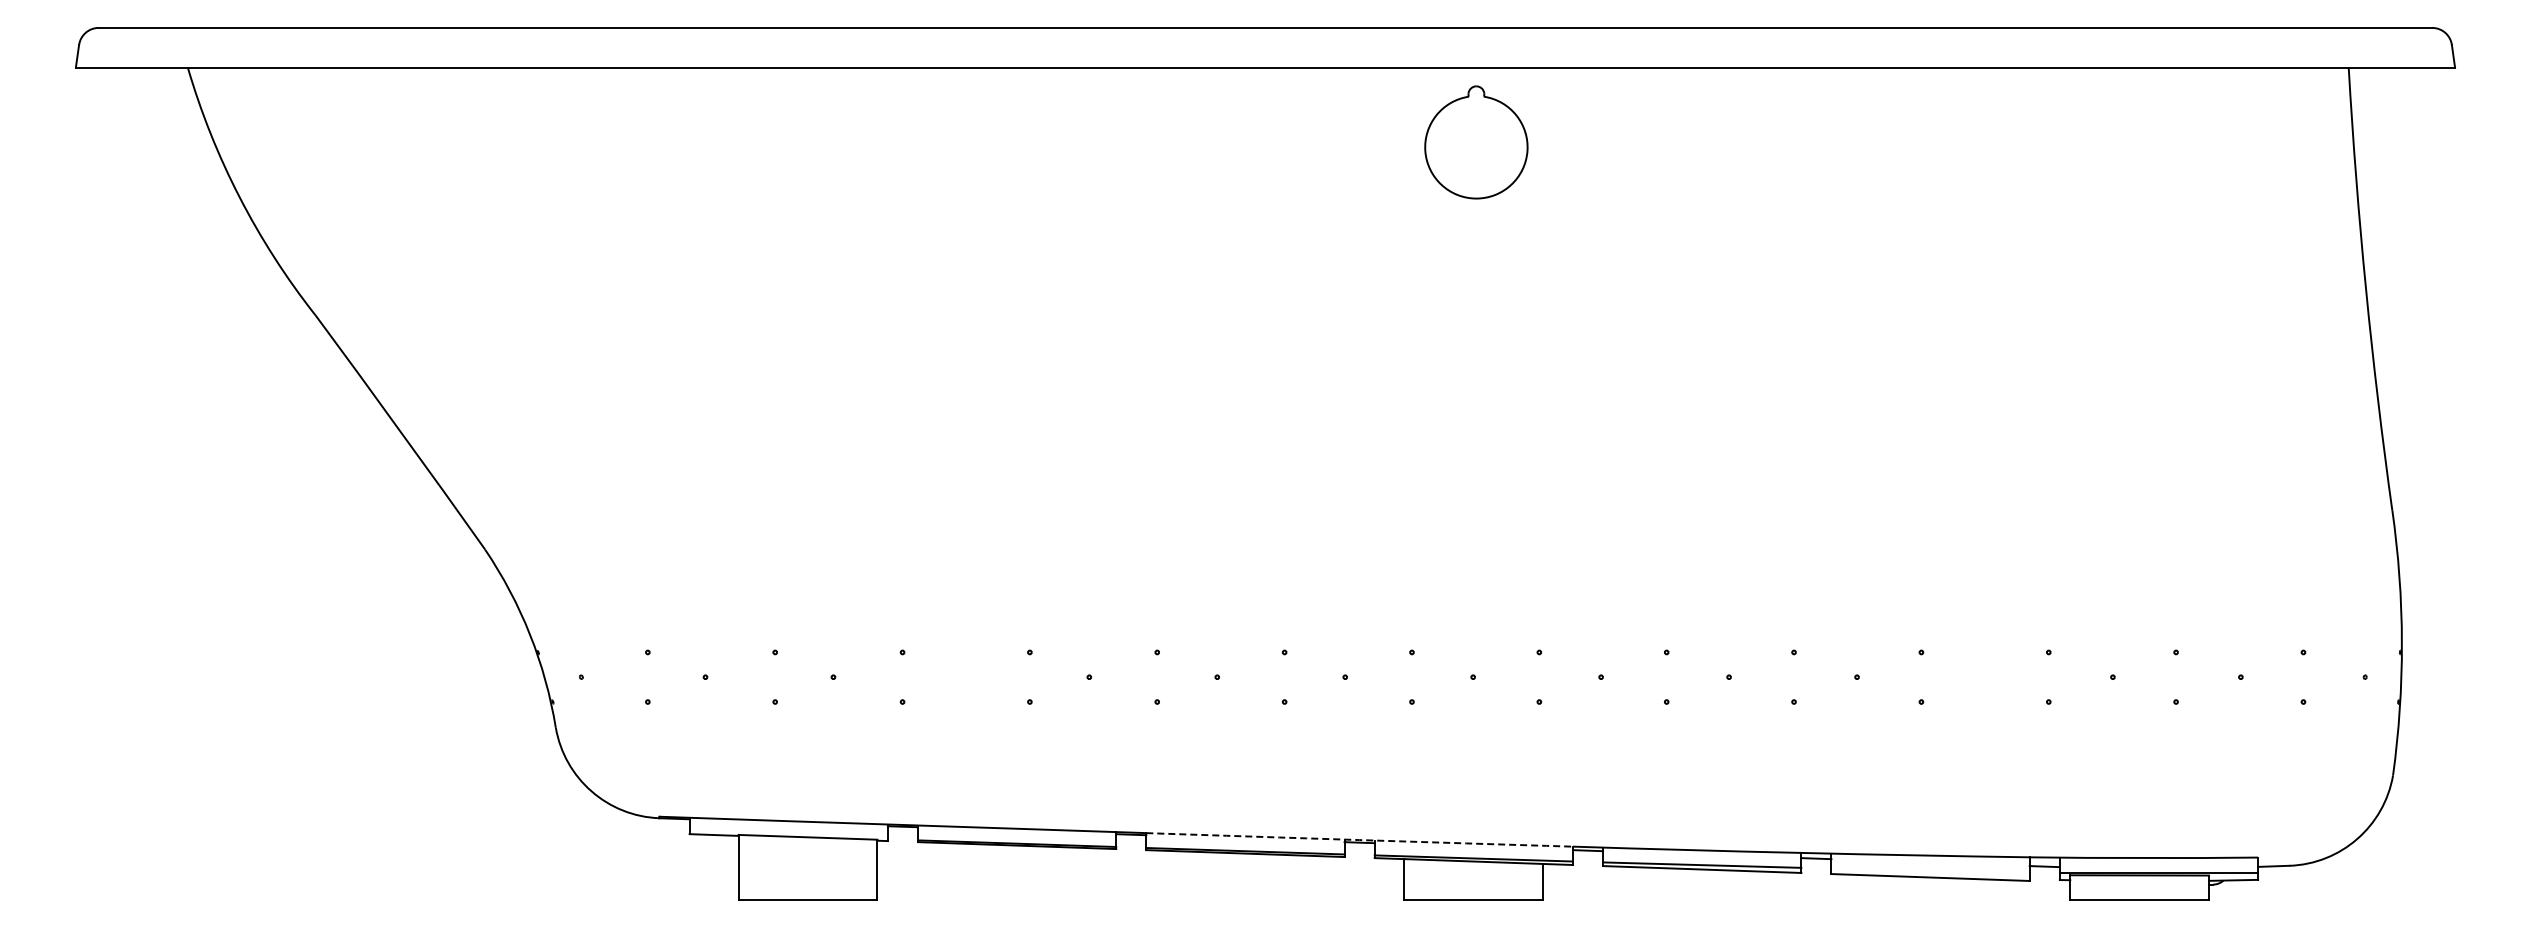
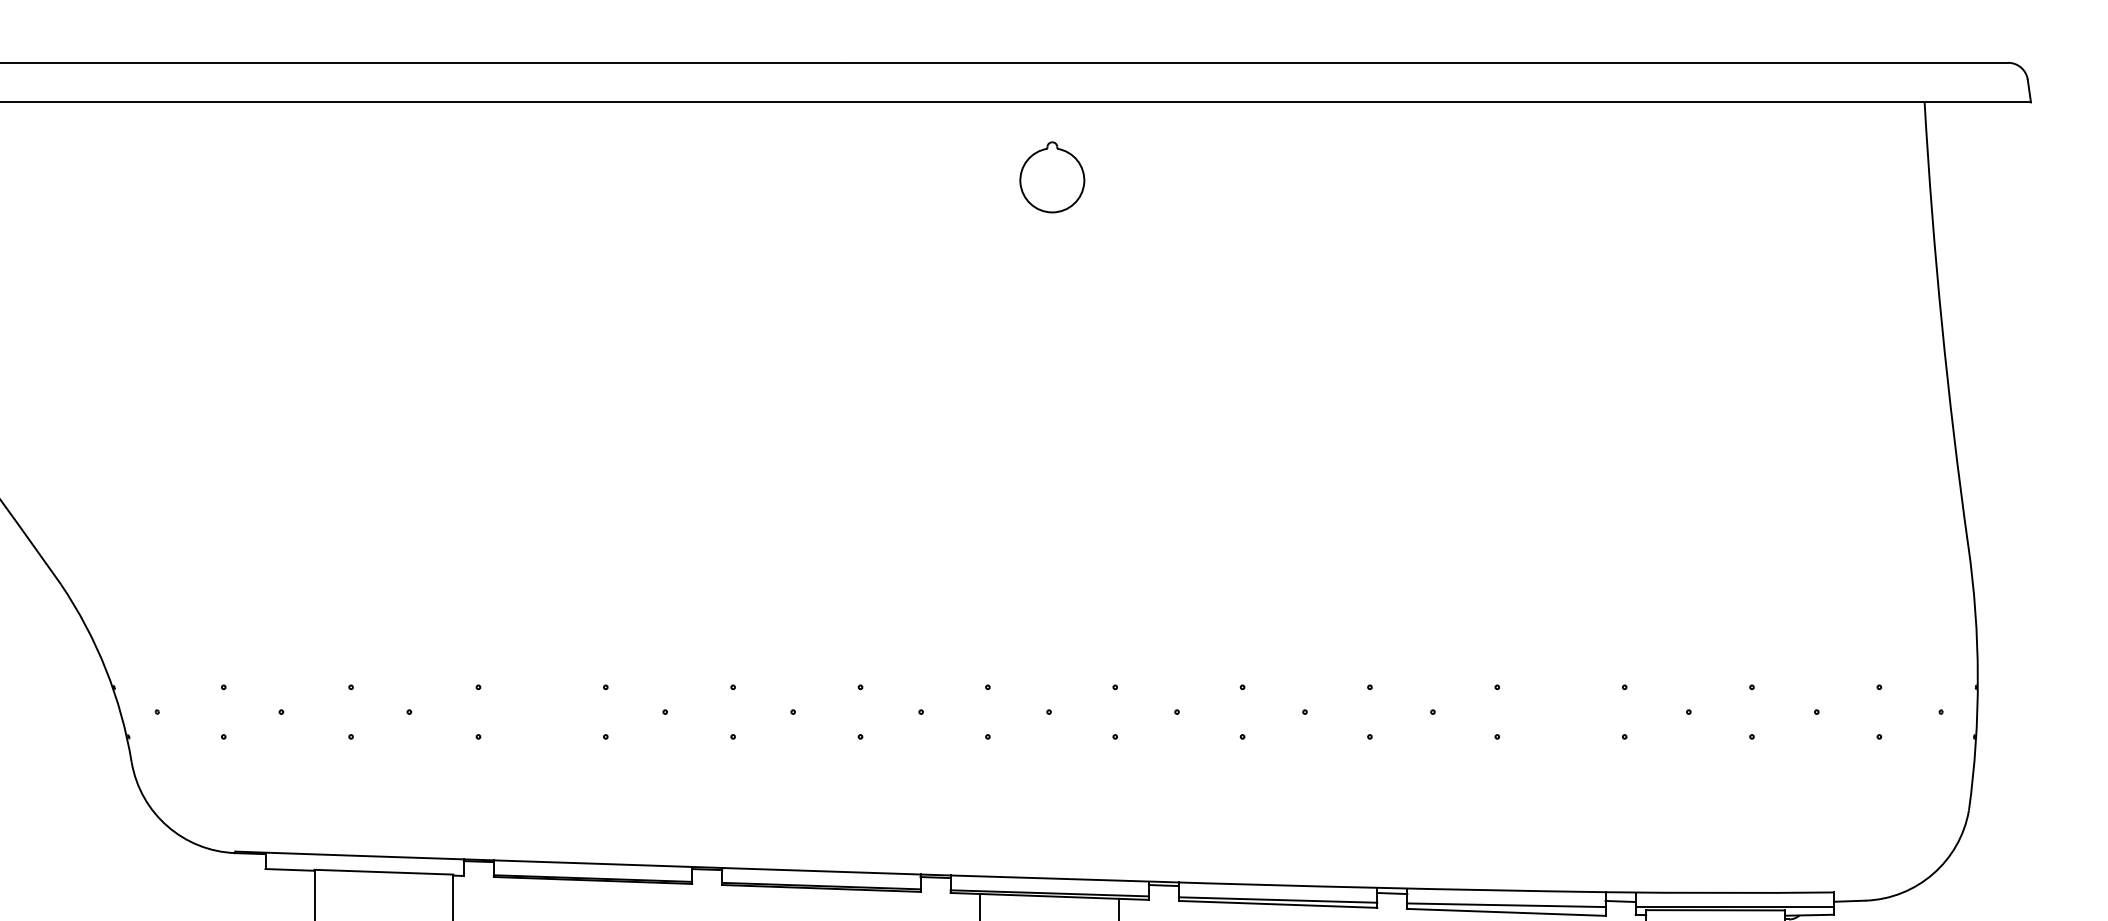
part: (1476, 142) -> (1052, 177), size x0.62
arc: (1359, 840) -> (935, 875), dashed -> solid
line: (1930, 870) -> (1506, 905), added

